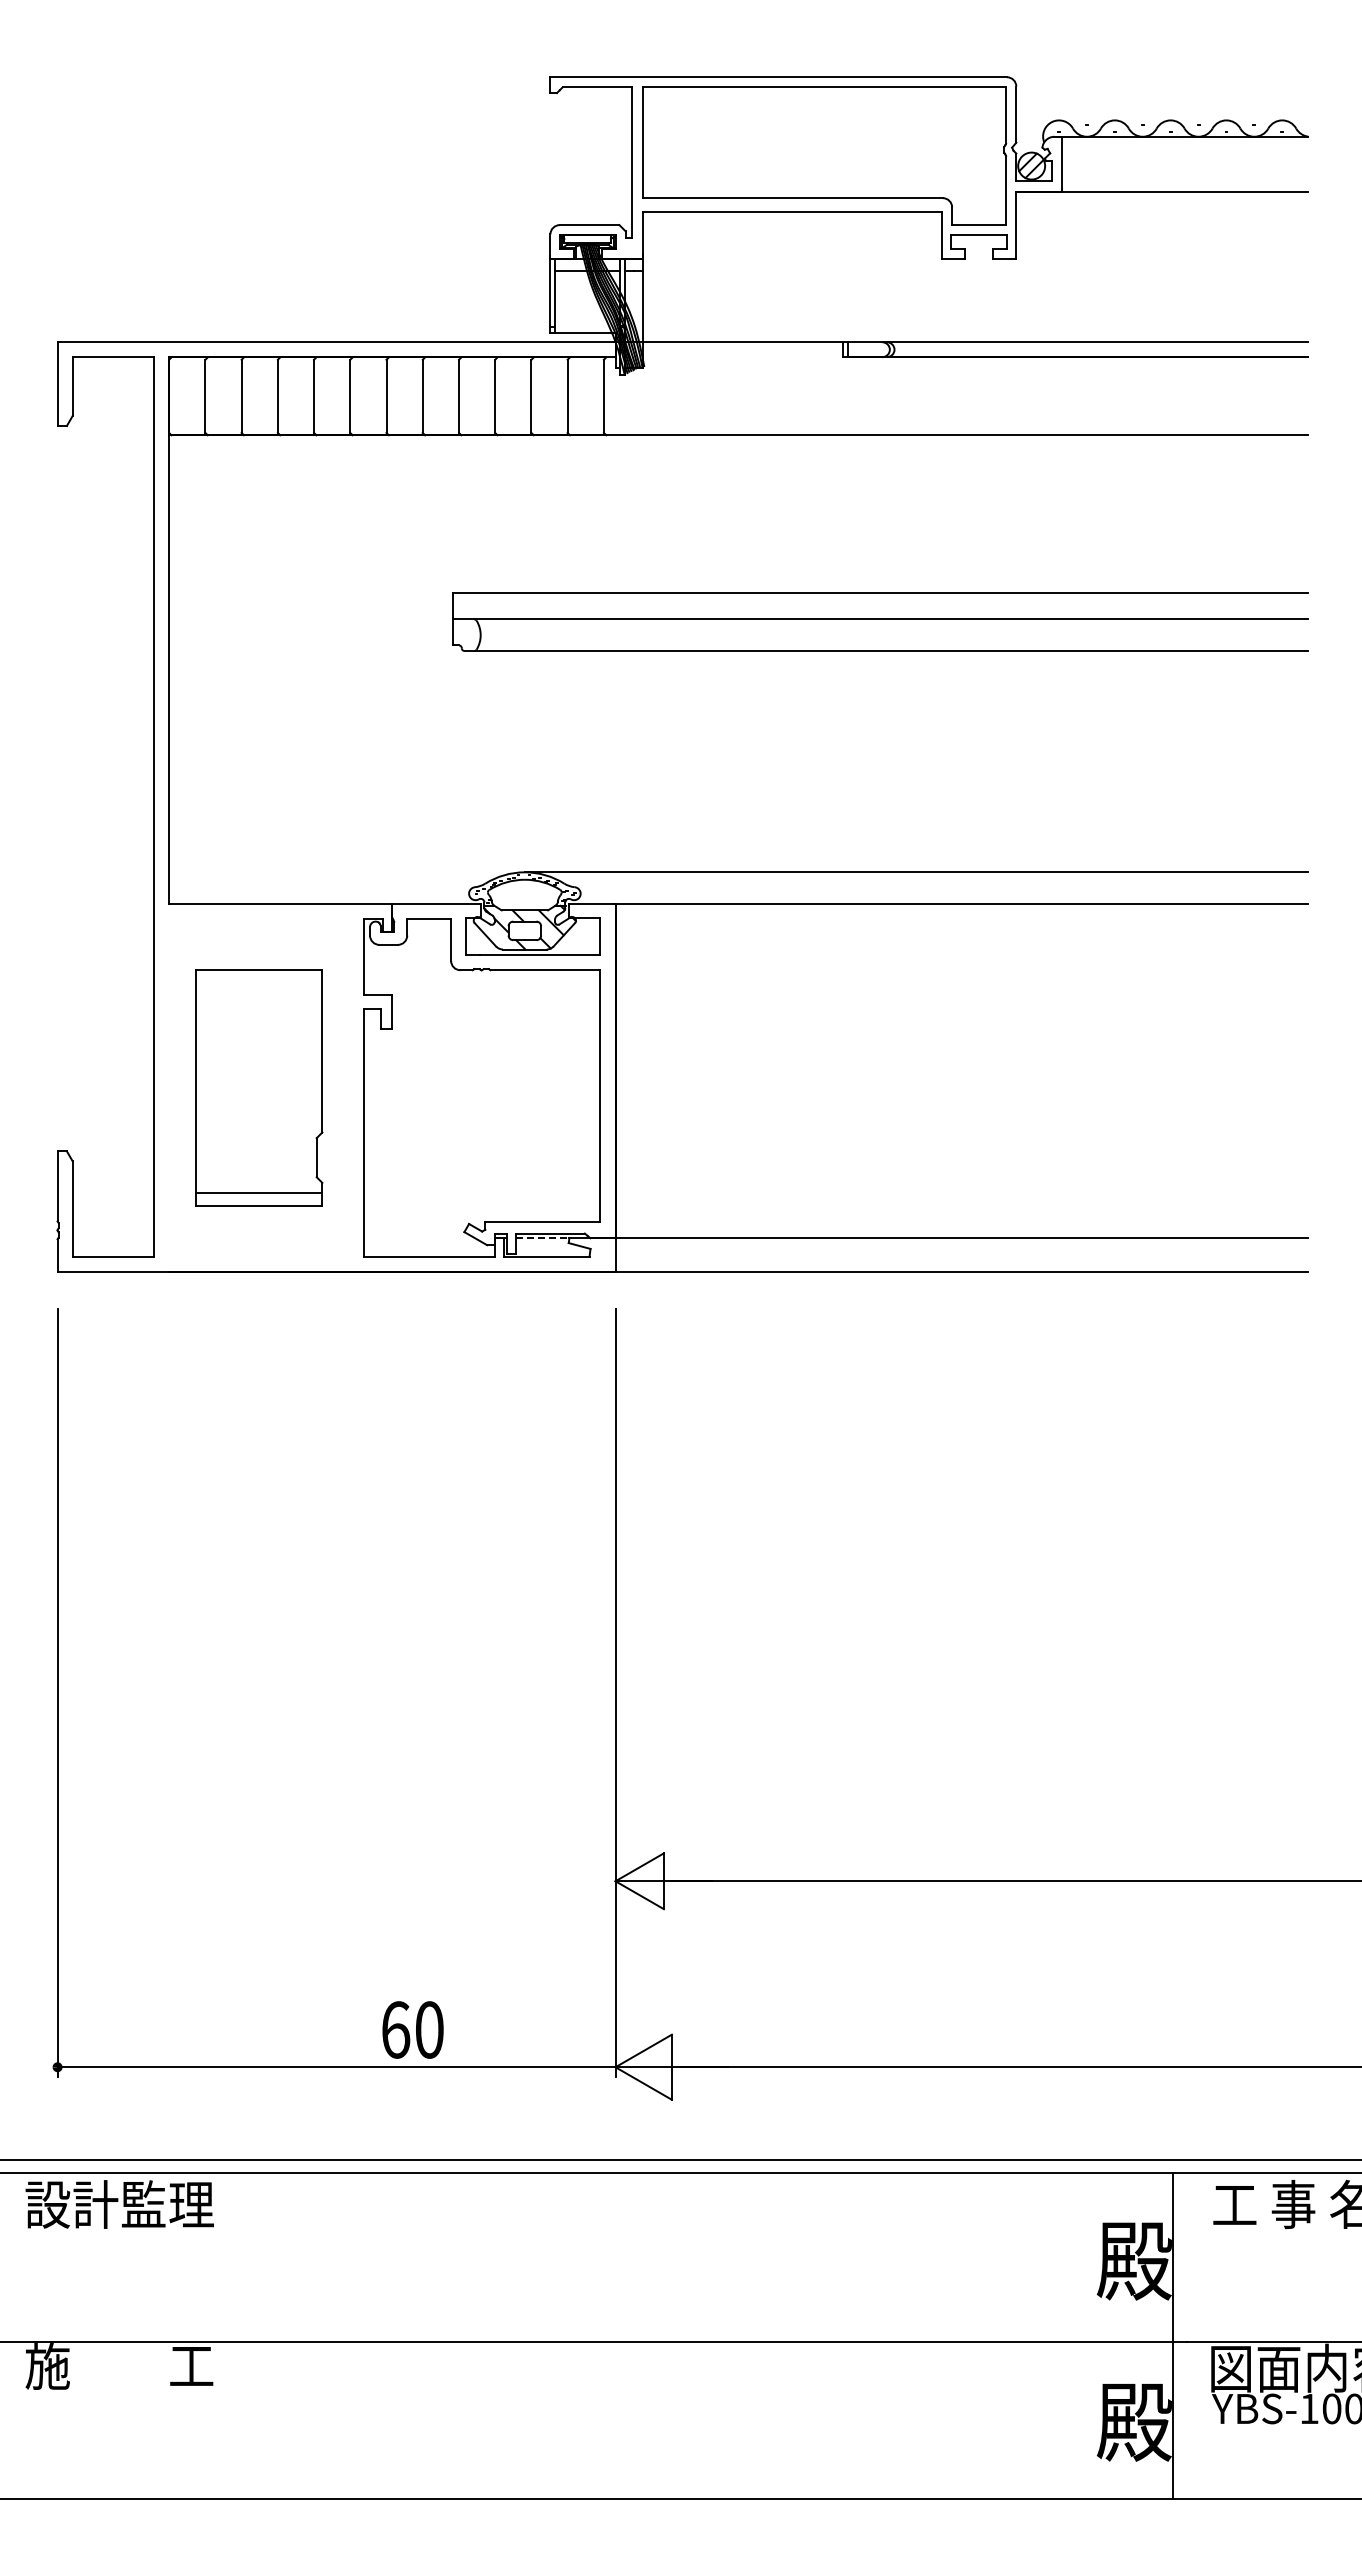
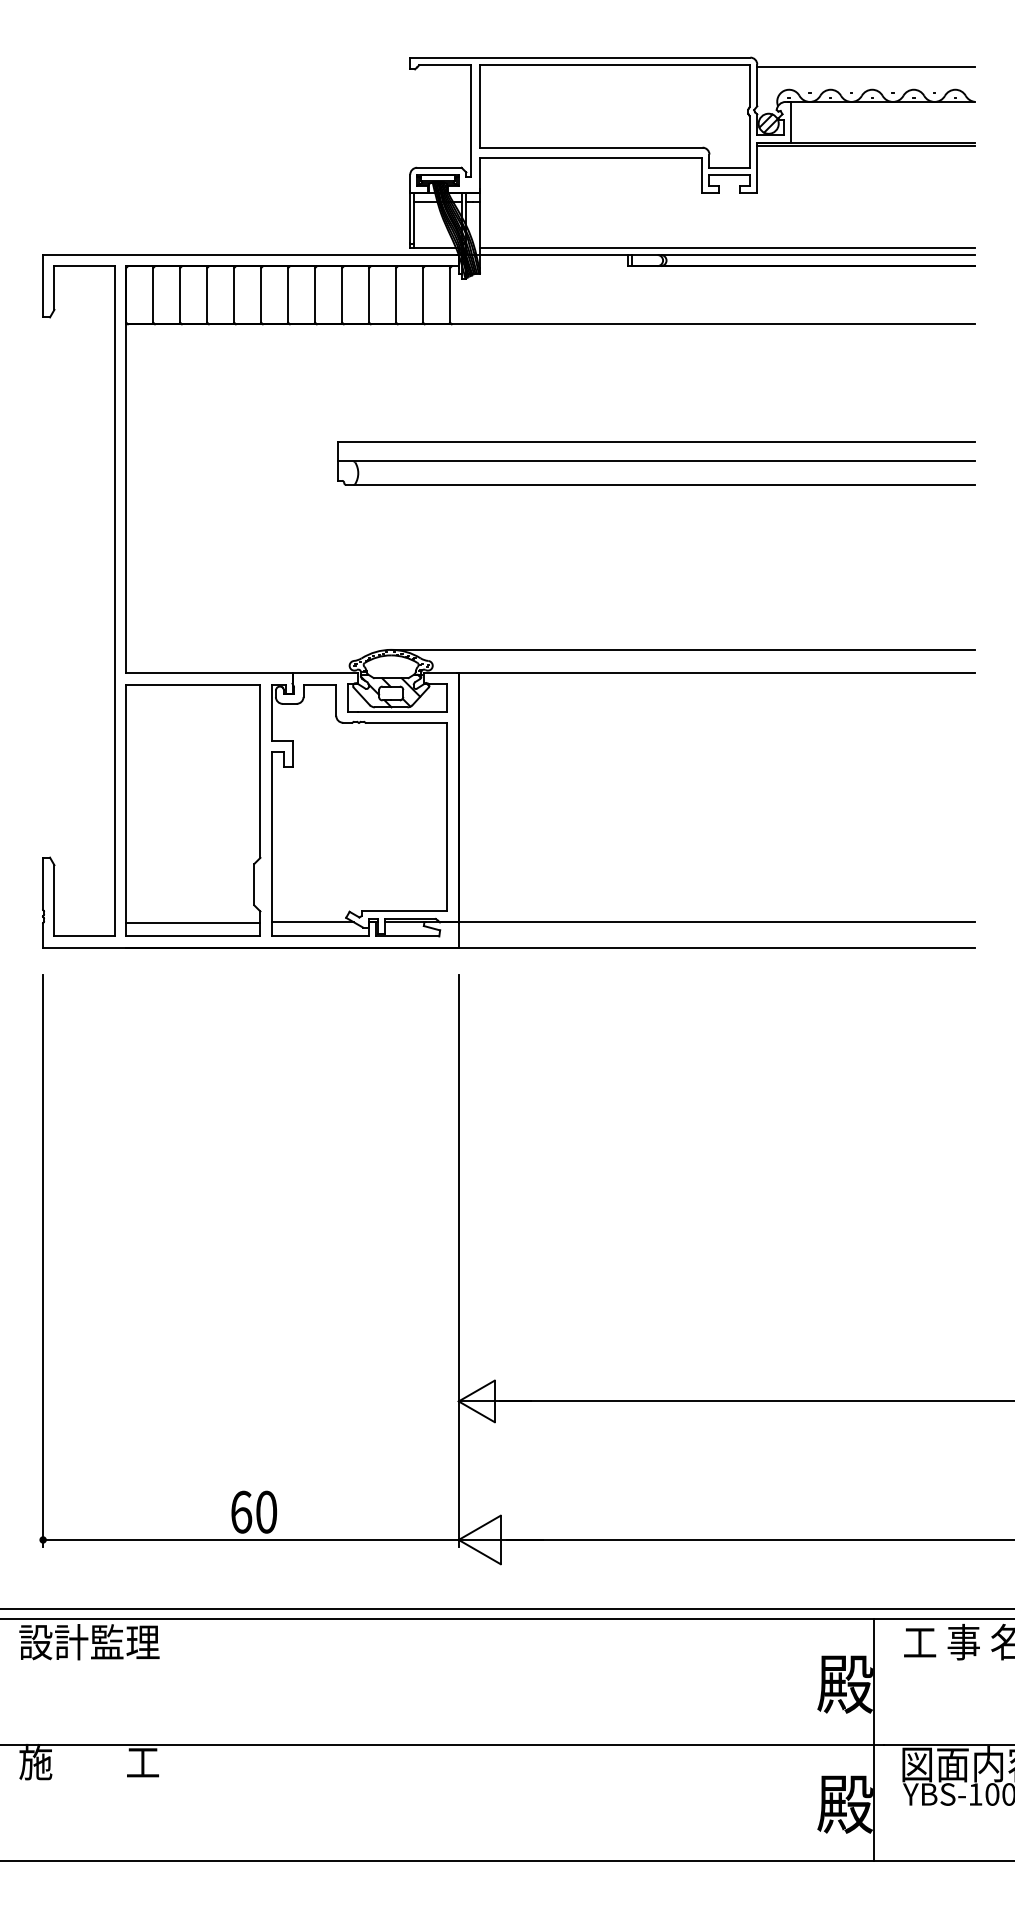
line: (1162, 89) -> (866, 66), added
line: (1162, 196) -> (866, 146), added
line: (975, 333) -> (726, 248), added
part: (259, 1087) -> (193, 810), size x1.43
line: (419, 1238) -> (312, 922), added
line: (543, 1238) -> (405, 922), dashed -> solid
text: (412, 2029) -> (253, 1511), moved

